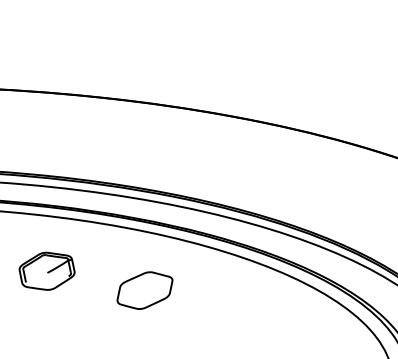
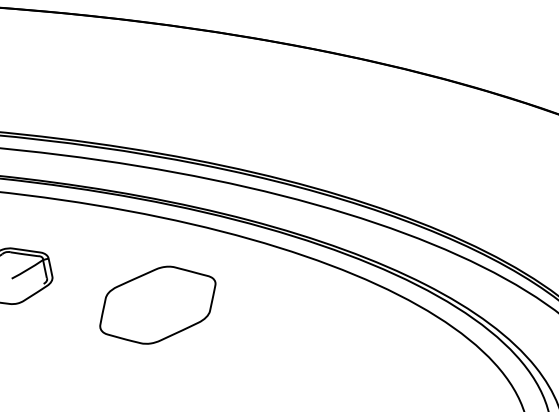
part: (144, 290) -> (157, 304), size x1.4

